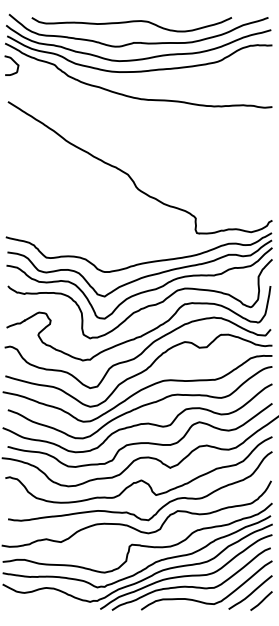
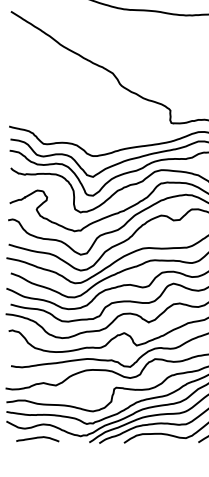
curve: (39, 604) -> (37, 438), added

